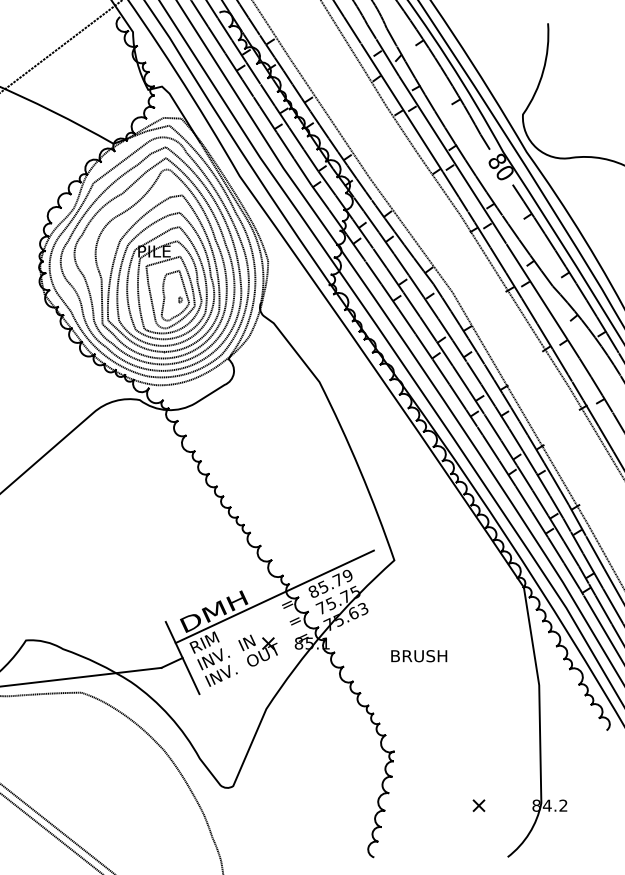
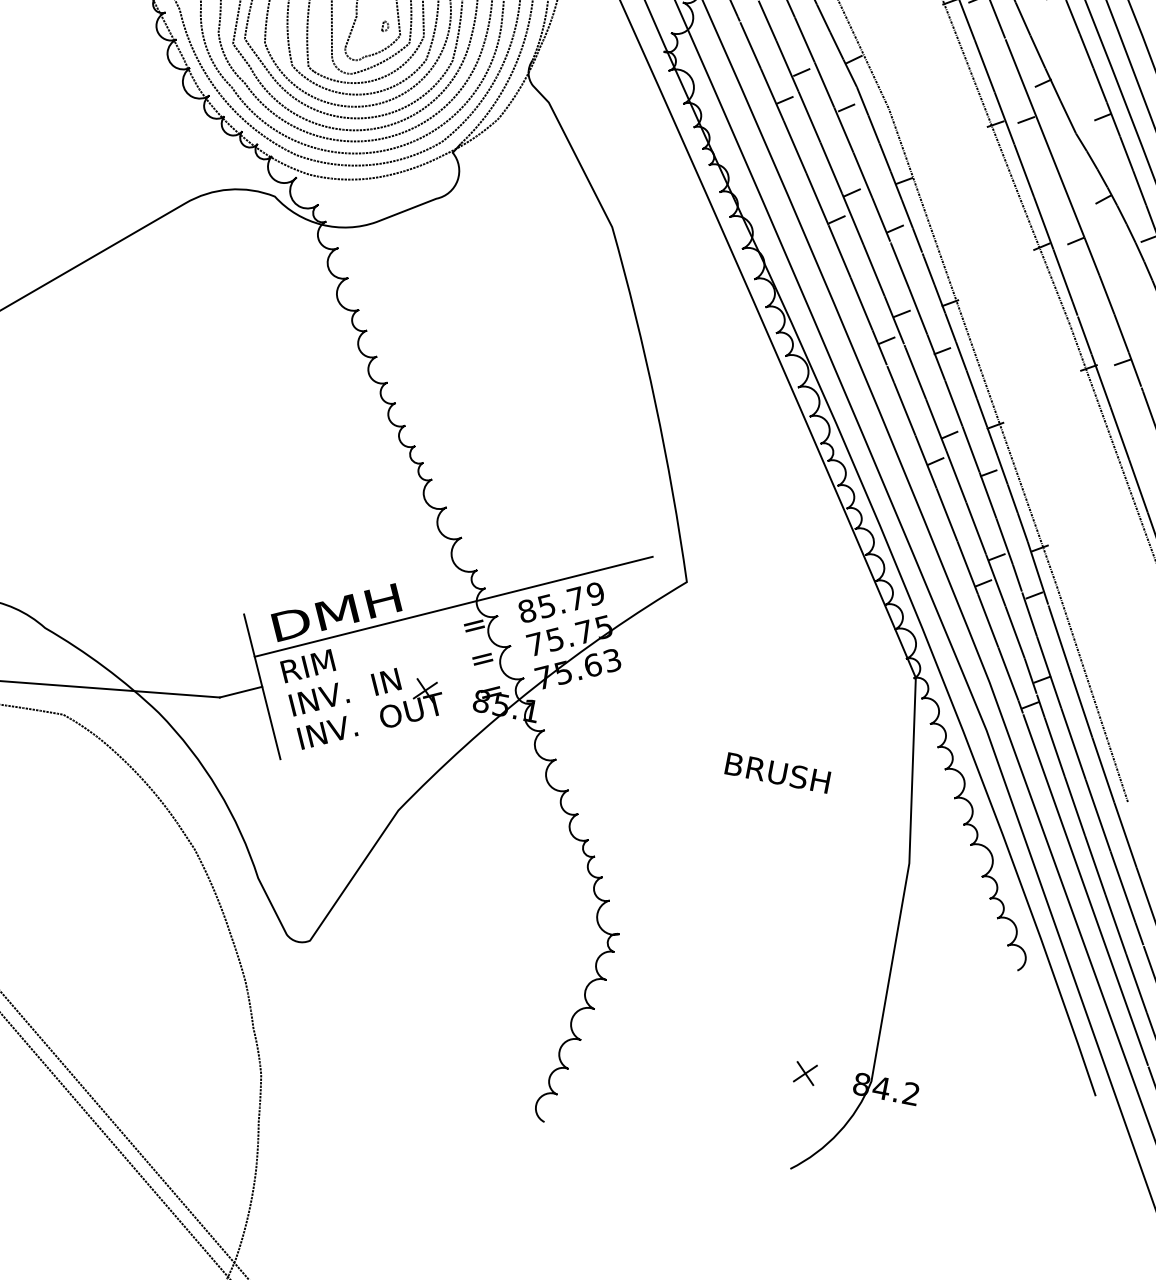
text: (419, 656) -> (778, 773), moved
part: (478, 805) -> (804, 1072), moved

